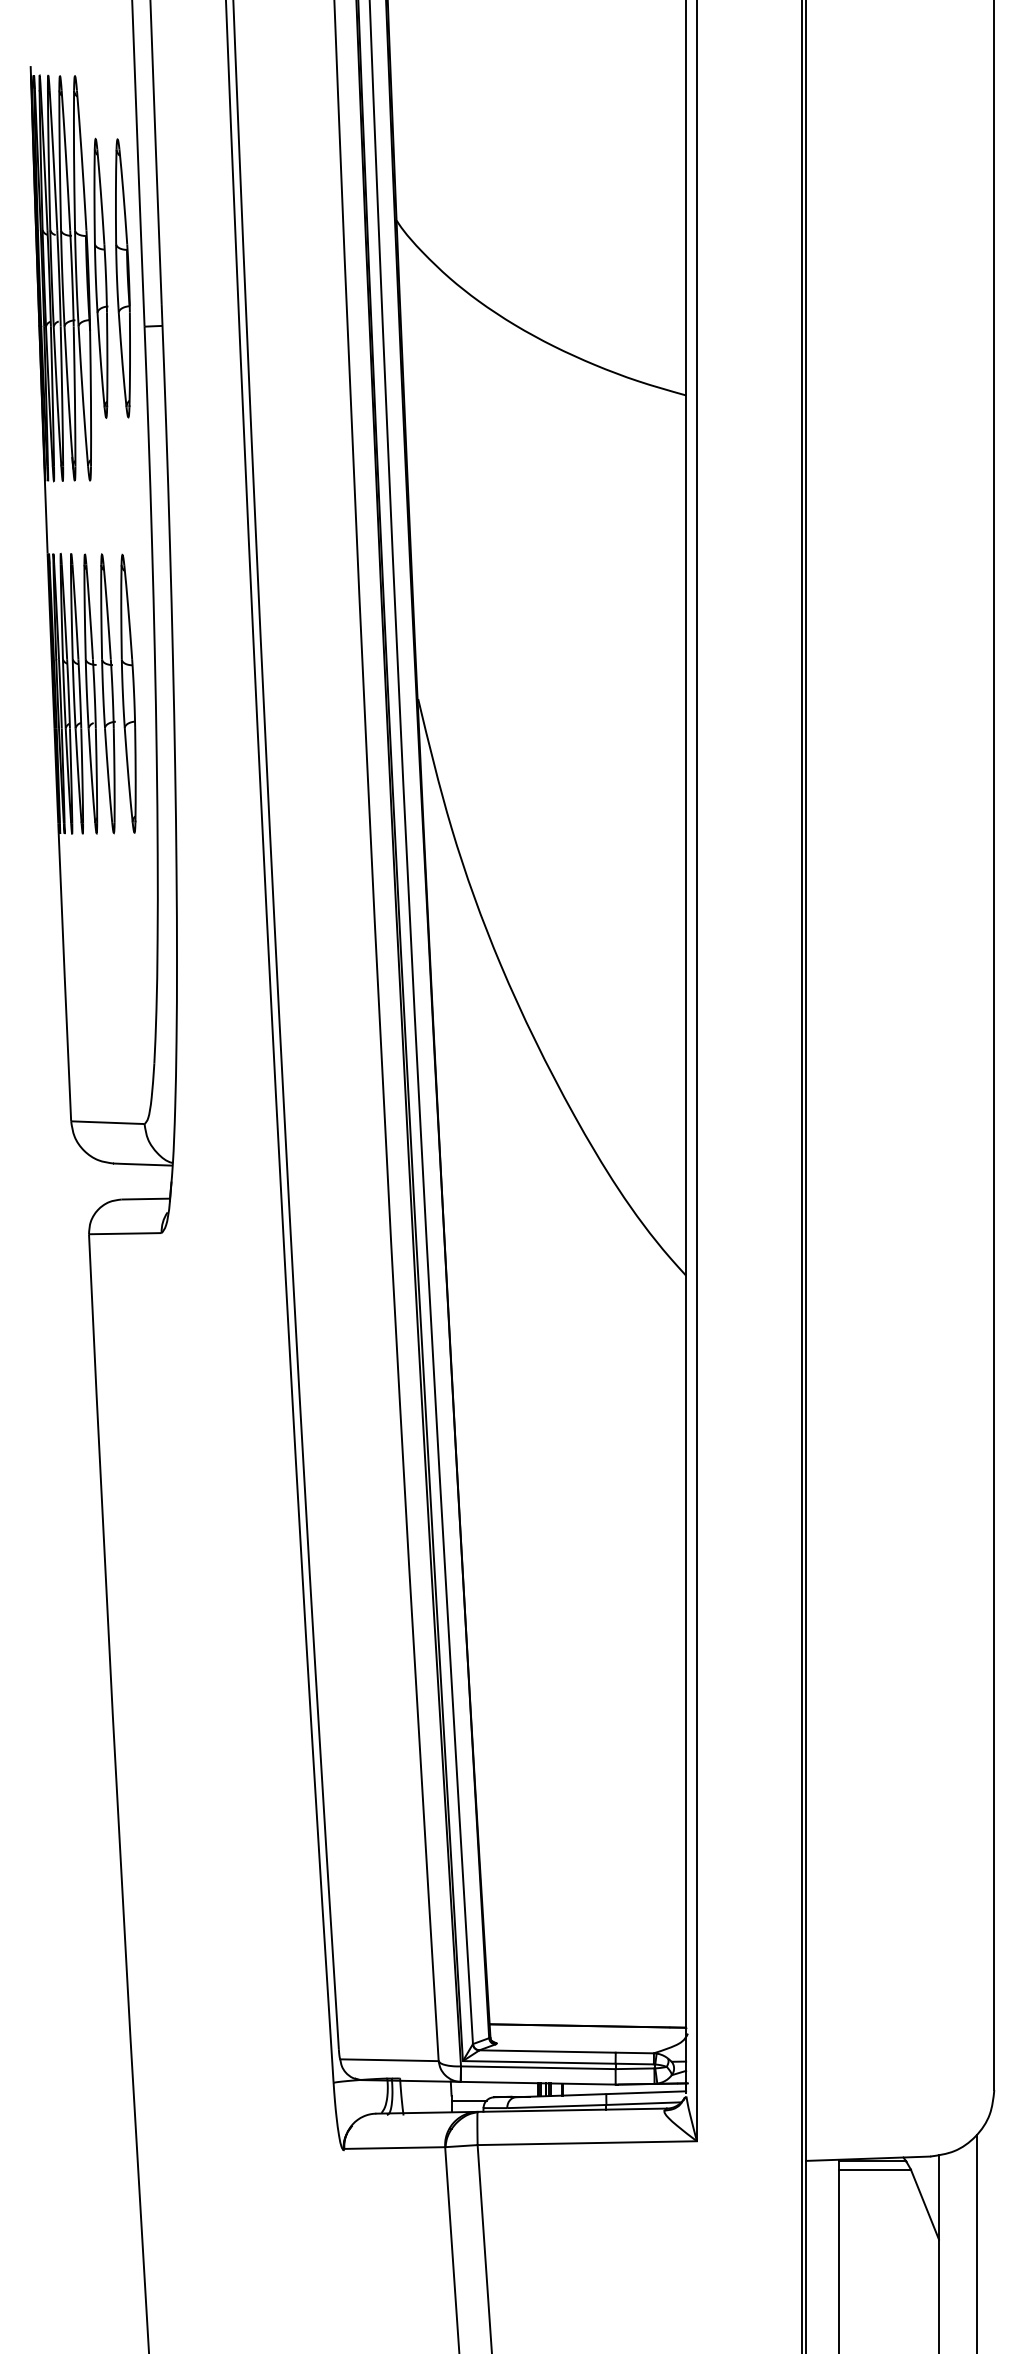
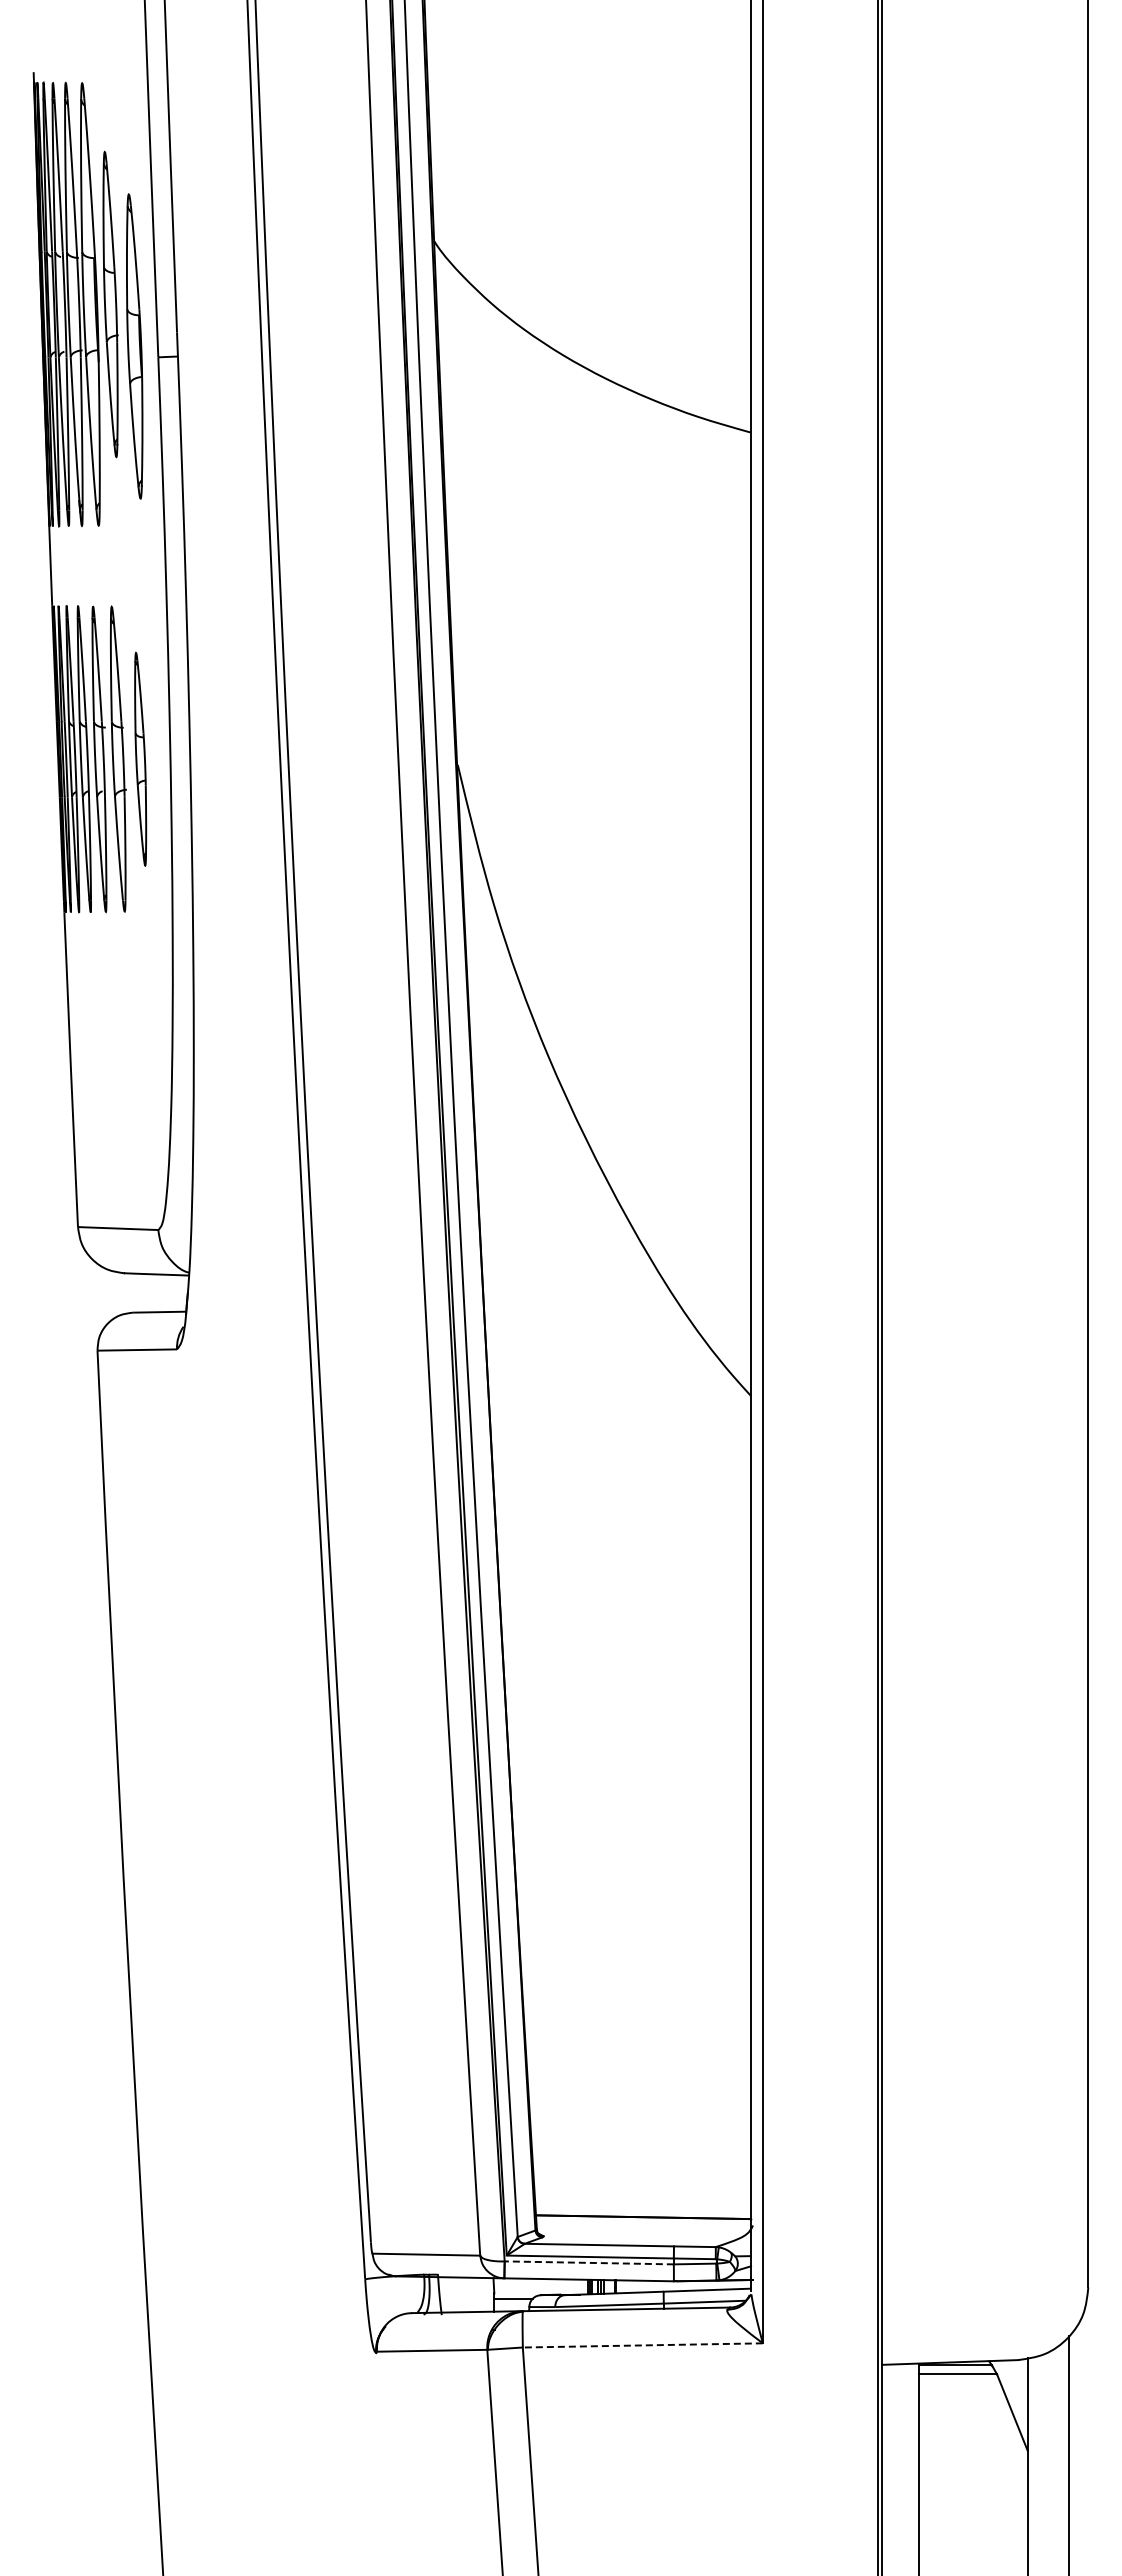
part: (122, 278) -> (134, 346), moved
part: (128, 694) -> (140, 759), size x0.7
line: (538, 2067) -> (589, 2262), solid -> dashed
line: (586, 2143) -> (642, 2345), solid -> dashed

